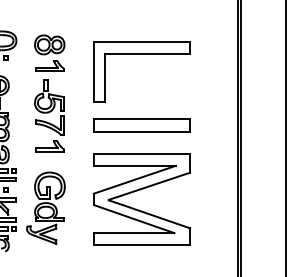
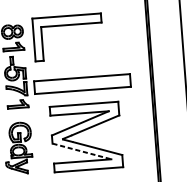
part: (141, 54) -> (66, 25), moved
part: (141, 125) -> (82, 84), size x1.4
line: (134, 219) -> (82, 151), solid -> dashed

